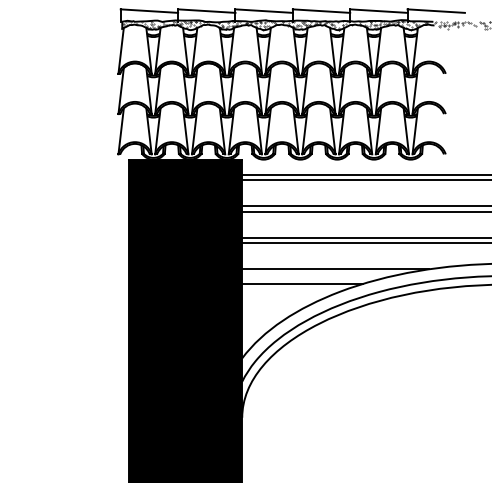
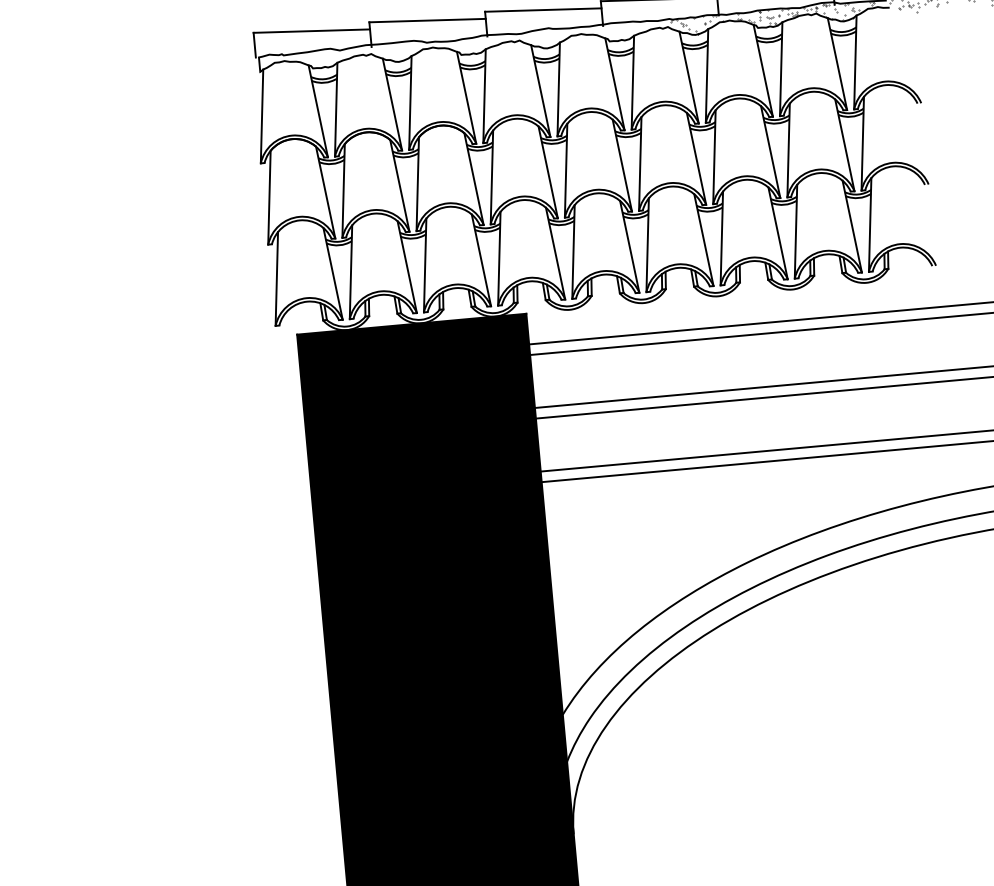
hatch: (223, 24) -> (463, 44), removed
line: (335, 269) -> (734, 518), removed
line: (302, 284) -> (670, 554), removed

